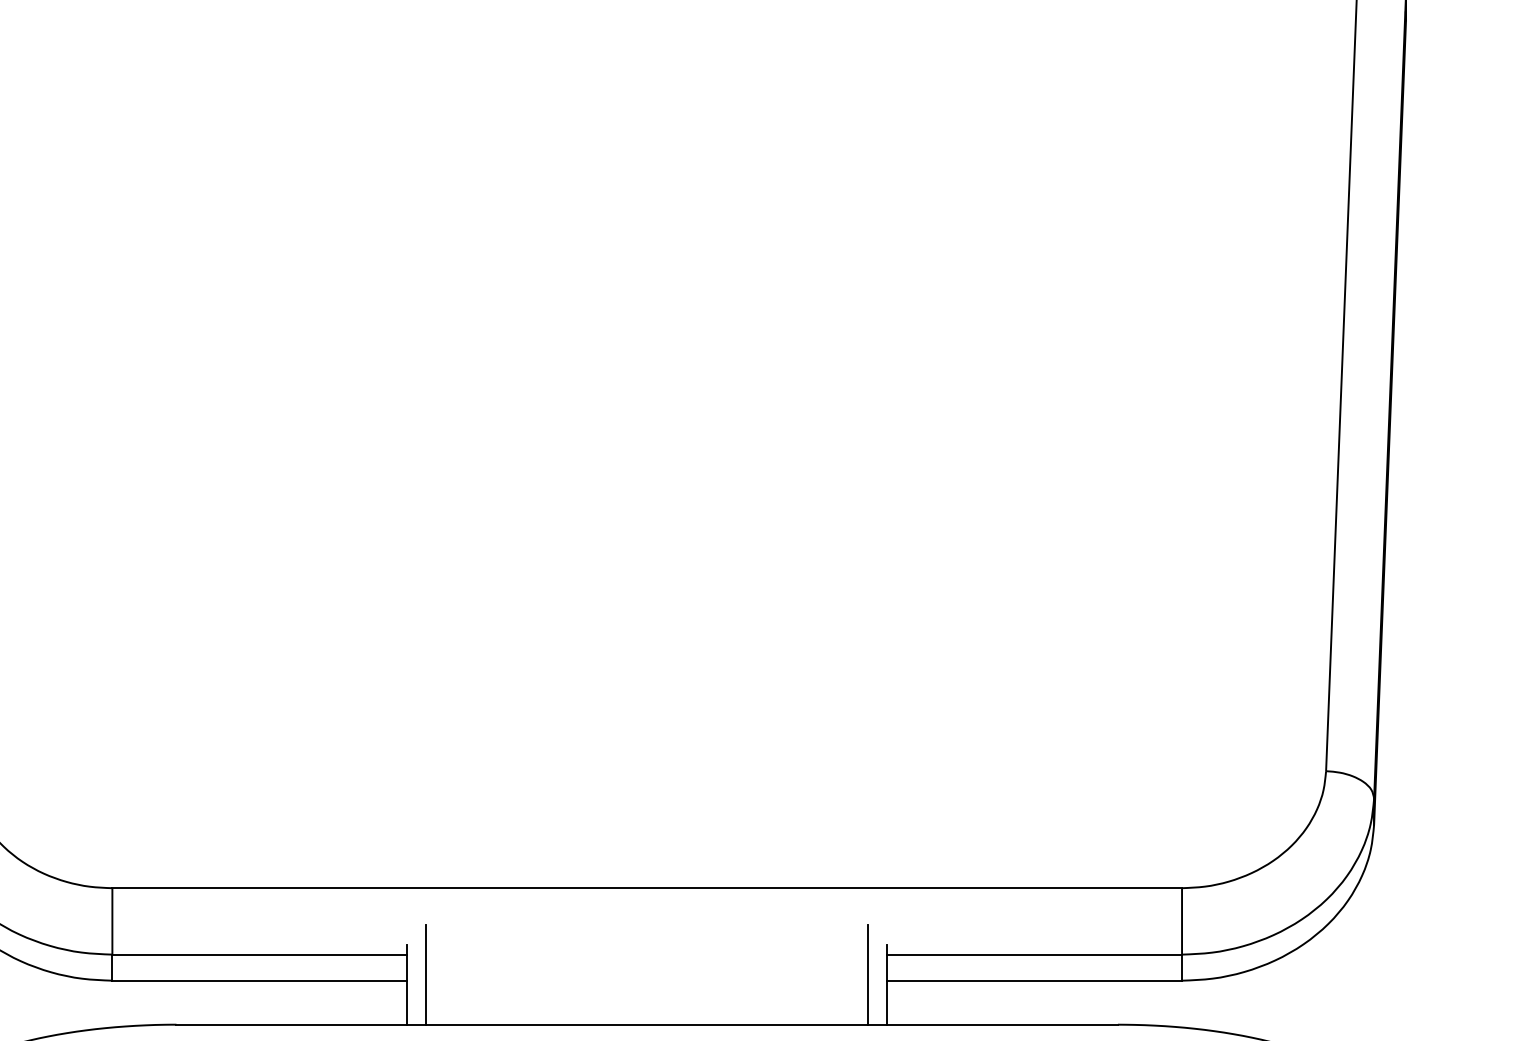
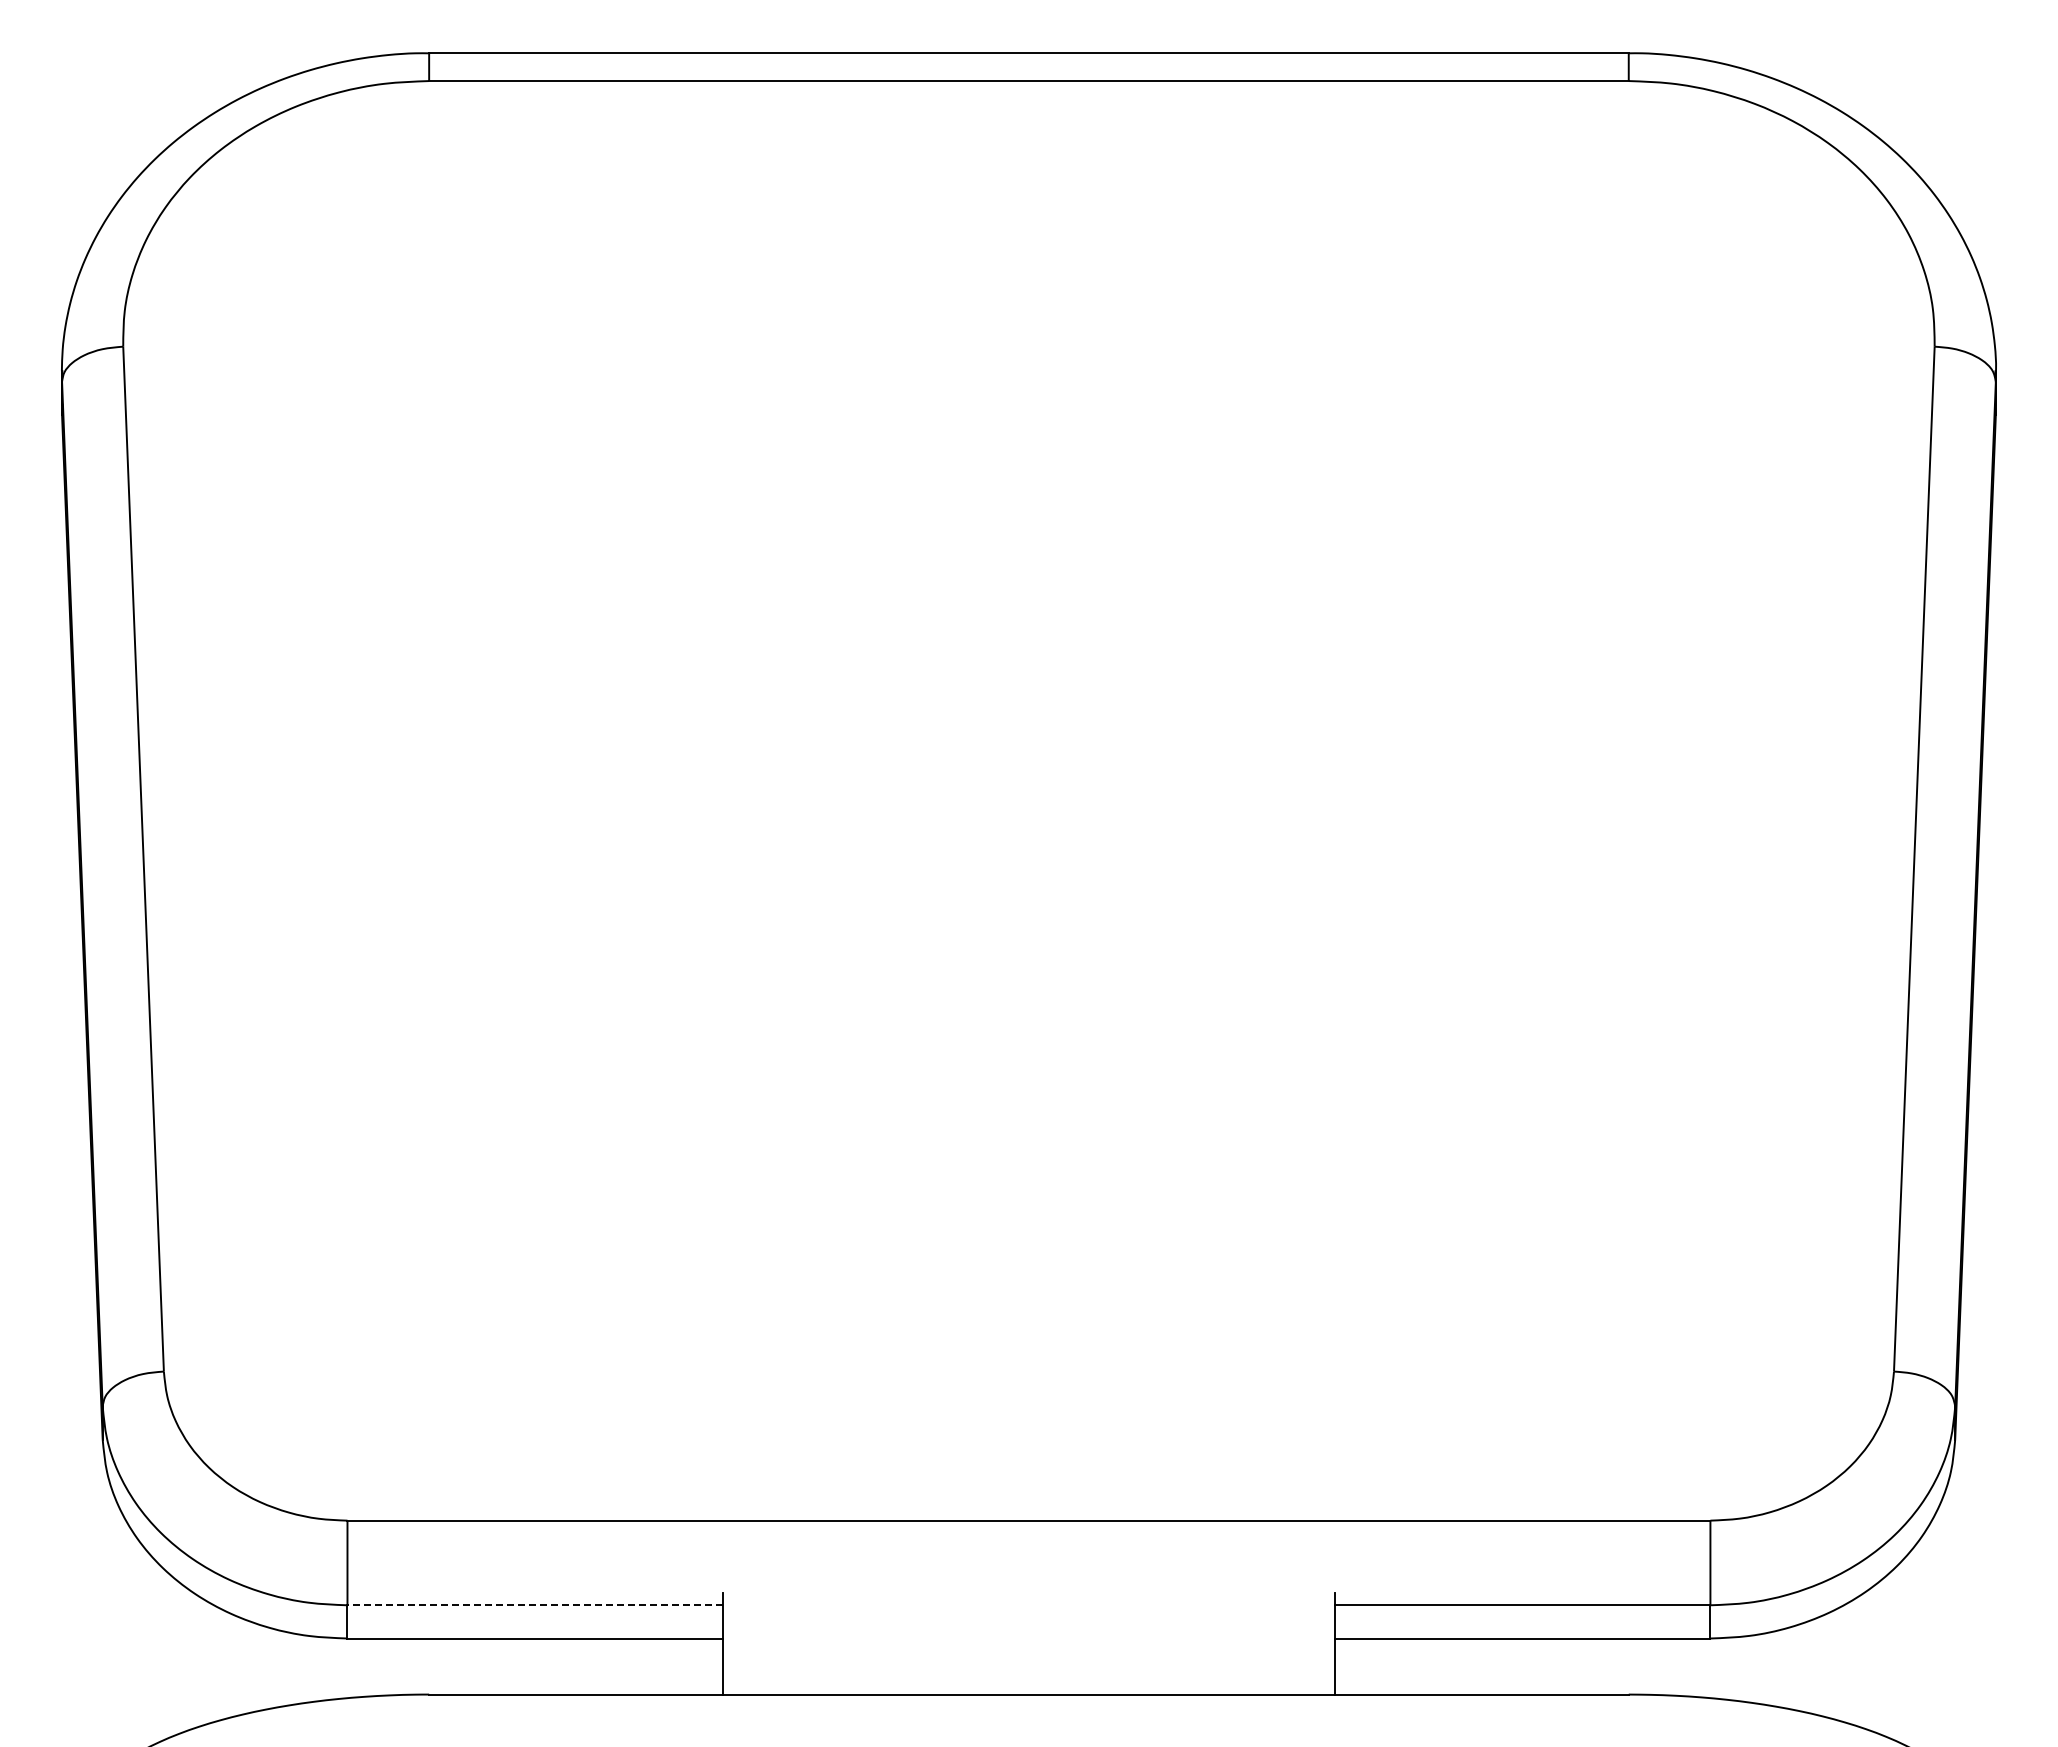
line: (259, 954) -> (535, 1605), solid -> dashed
line: (426, 974) -> (747, 1630), removed
line: (868, 974) -> (1310, 1630), removed

